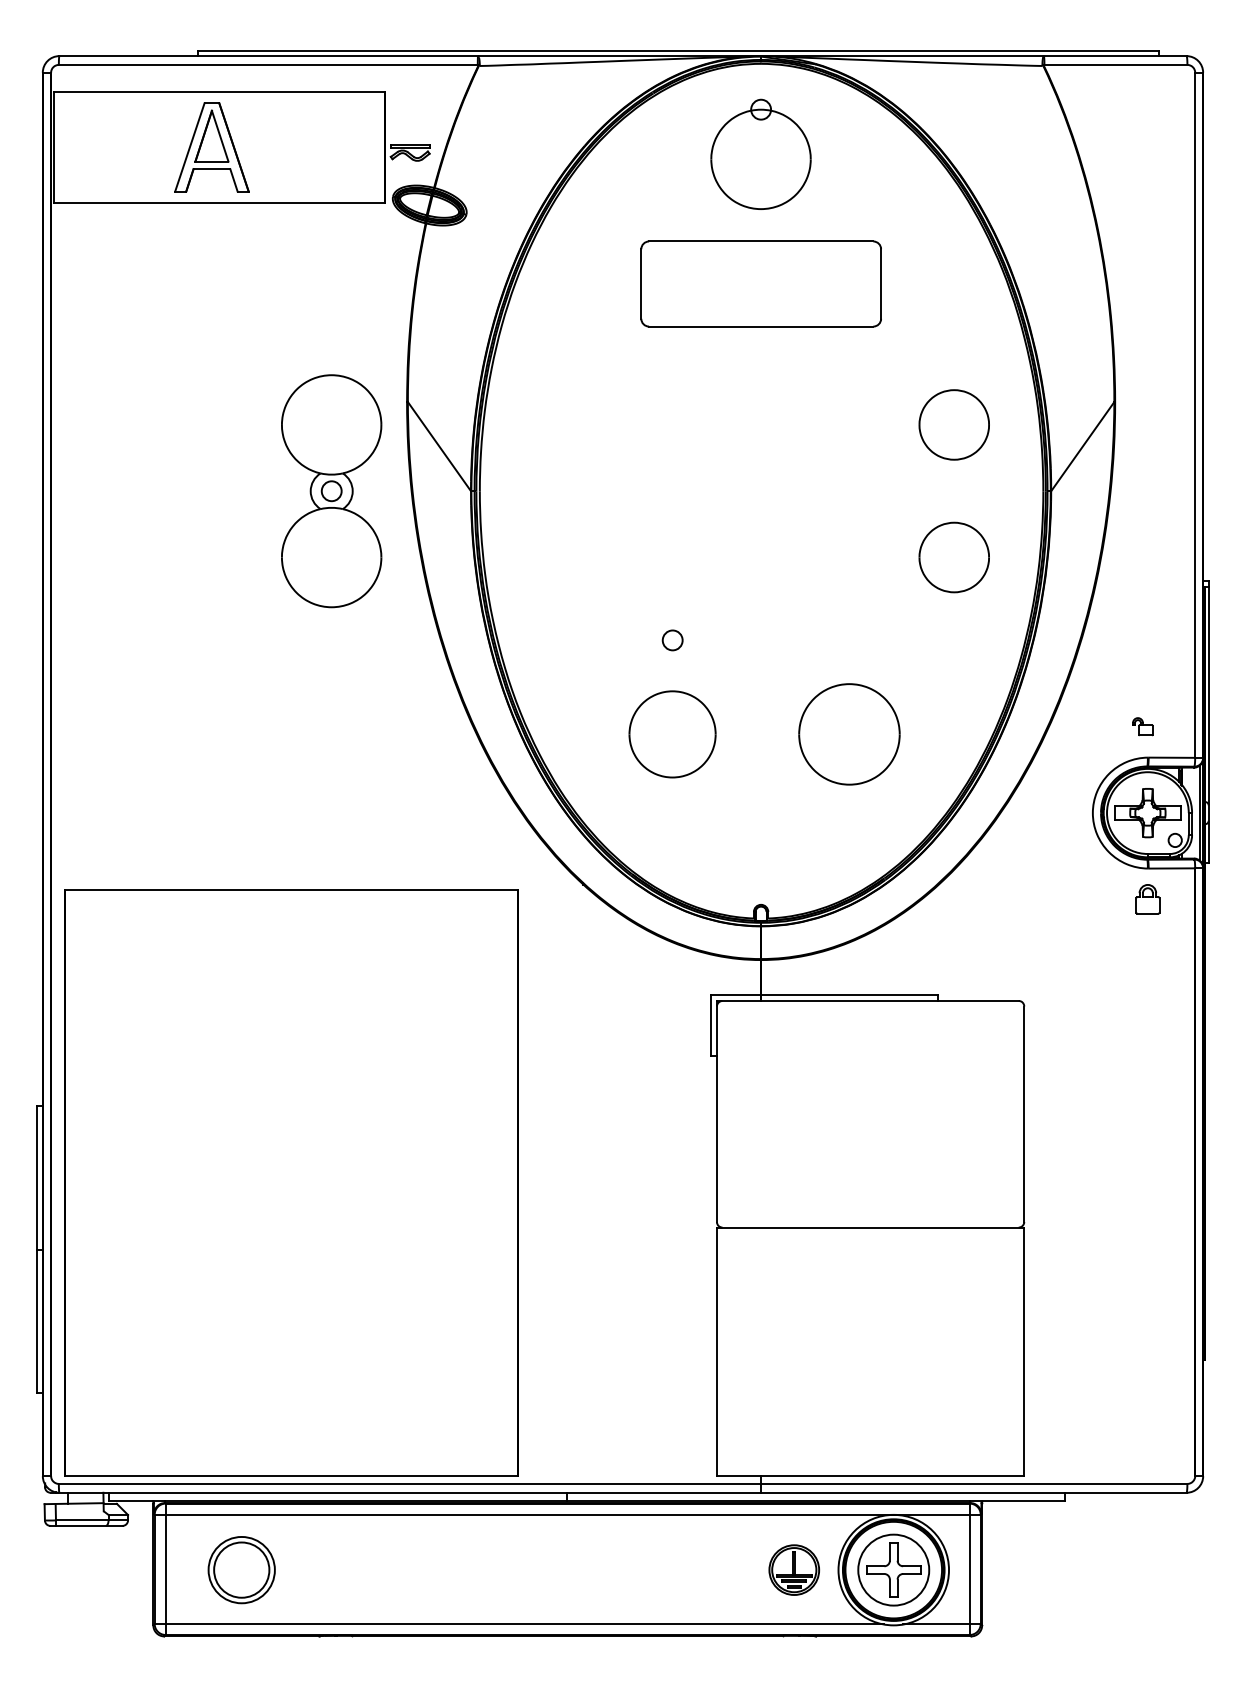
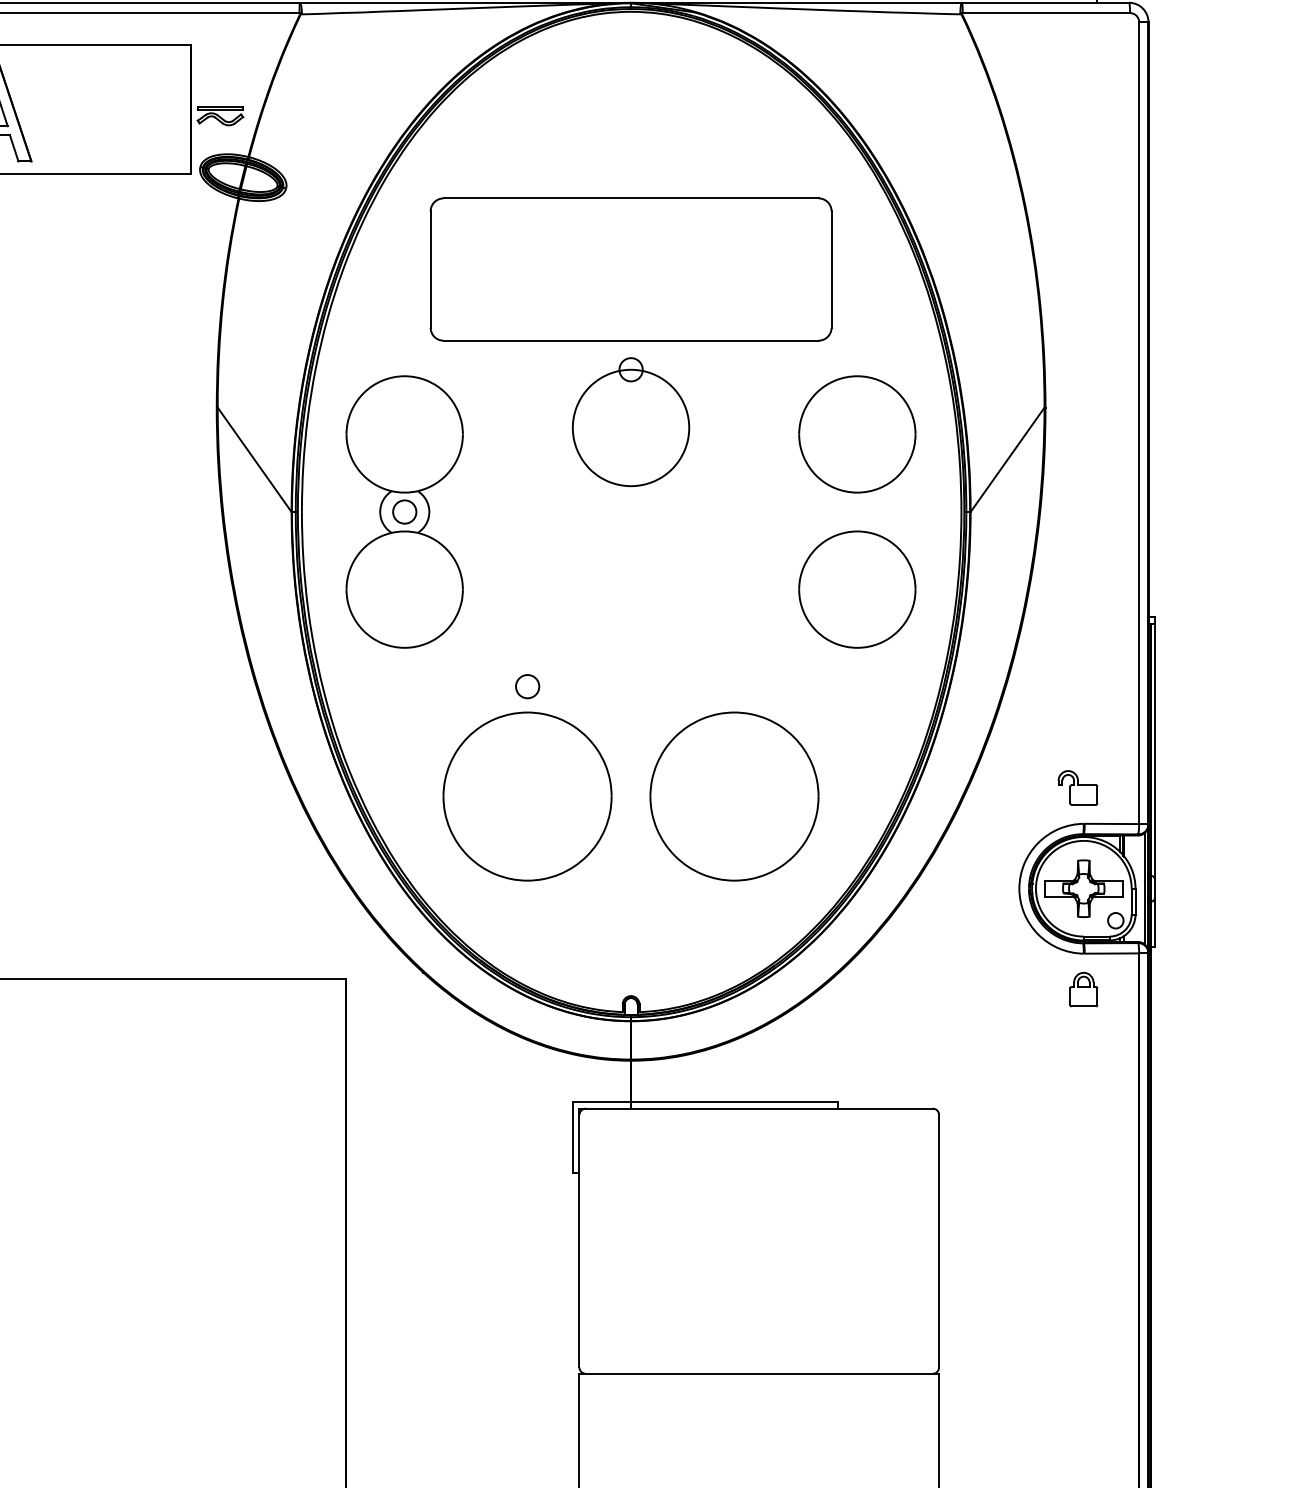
part: (760, 153) -> (630, 421), moved
part: (761, 283) -> (631, 268), size x1.43
part: (953, 424) -> (856, 433), size x1.43
part: (331, 491) -> (404, 512), moved
part: (953, 557) -> (856, 589), size x1.43
part: (1142, 726) -> (1077, 787), size x1.67
part: (672, 734) -> (527, 796), size x1.67
part: (849, 734) -> (734, 796), size x1.43

